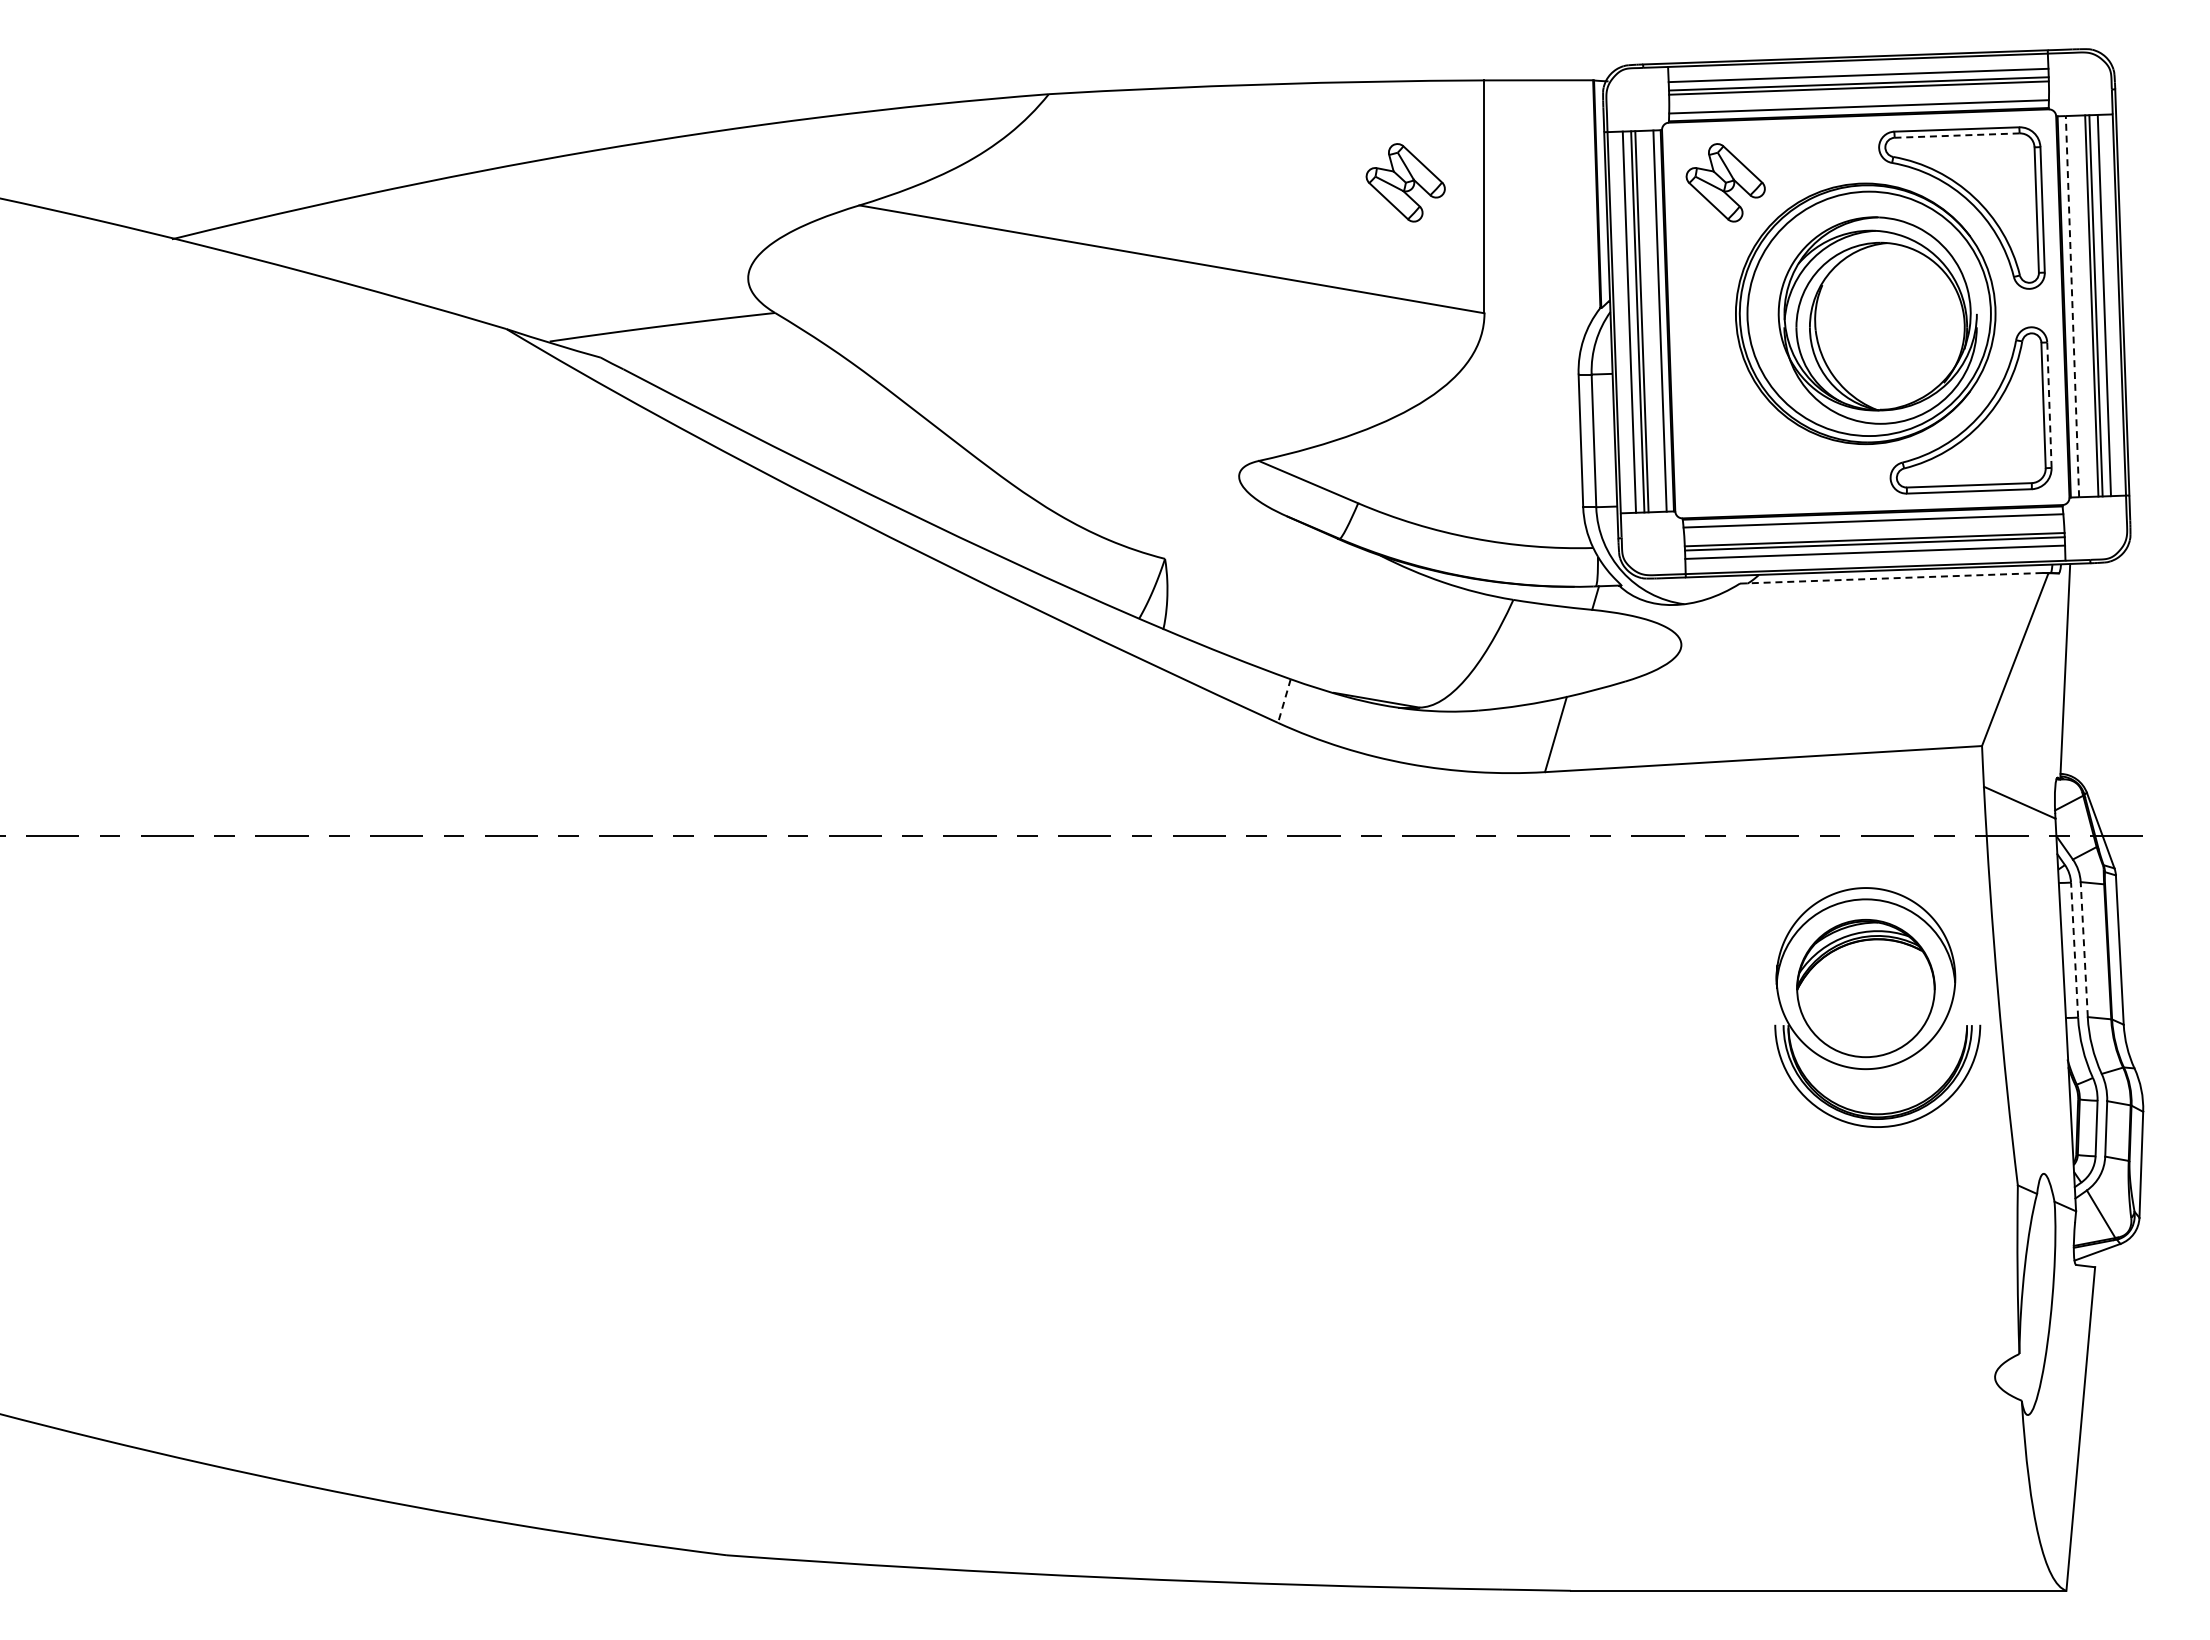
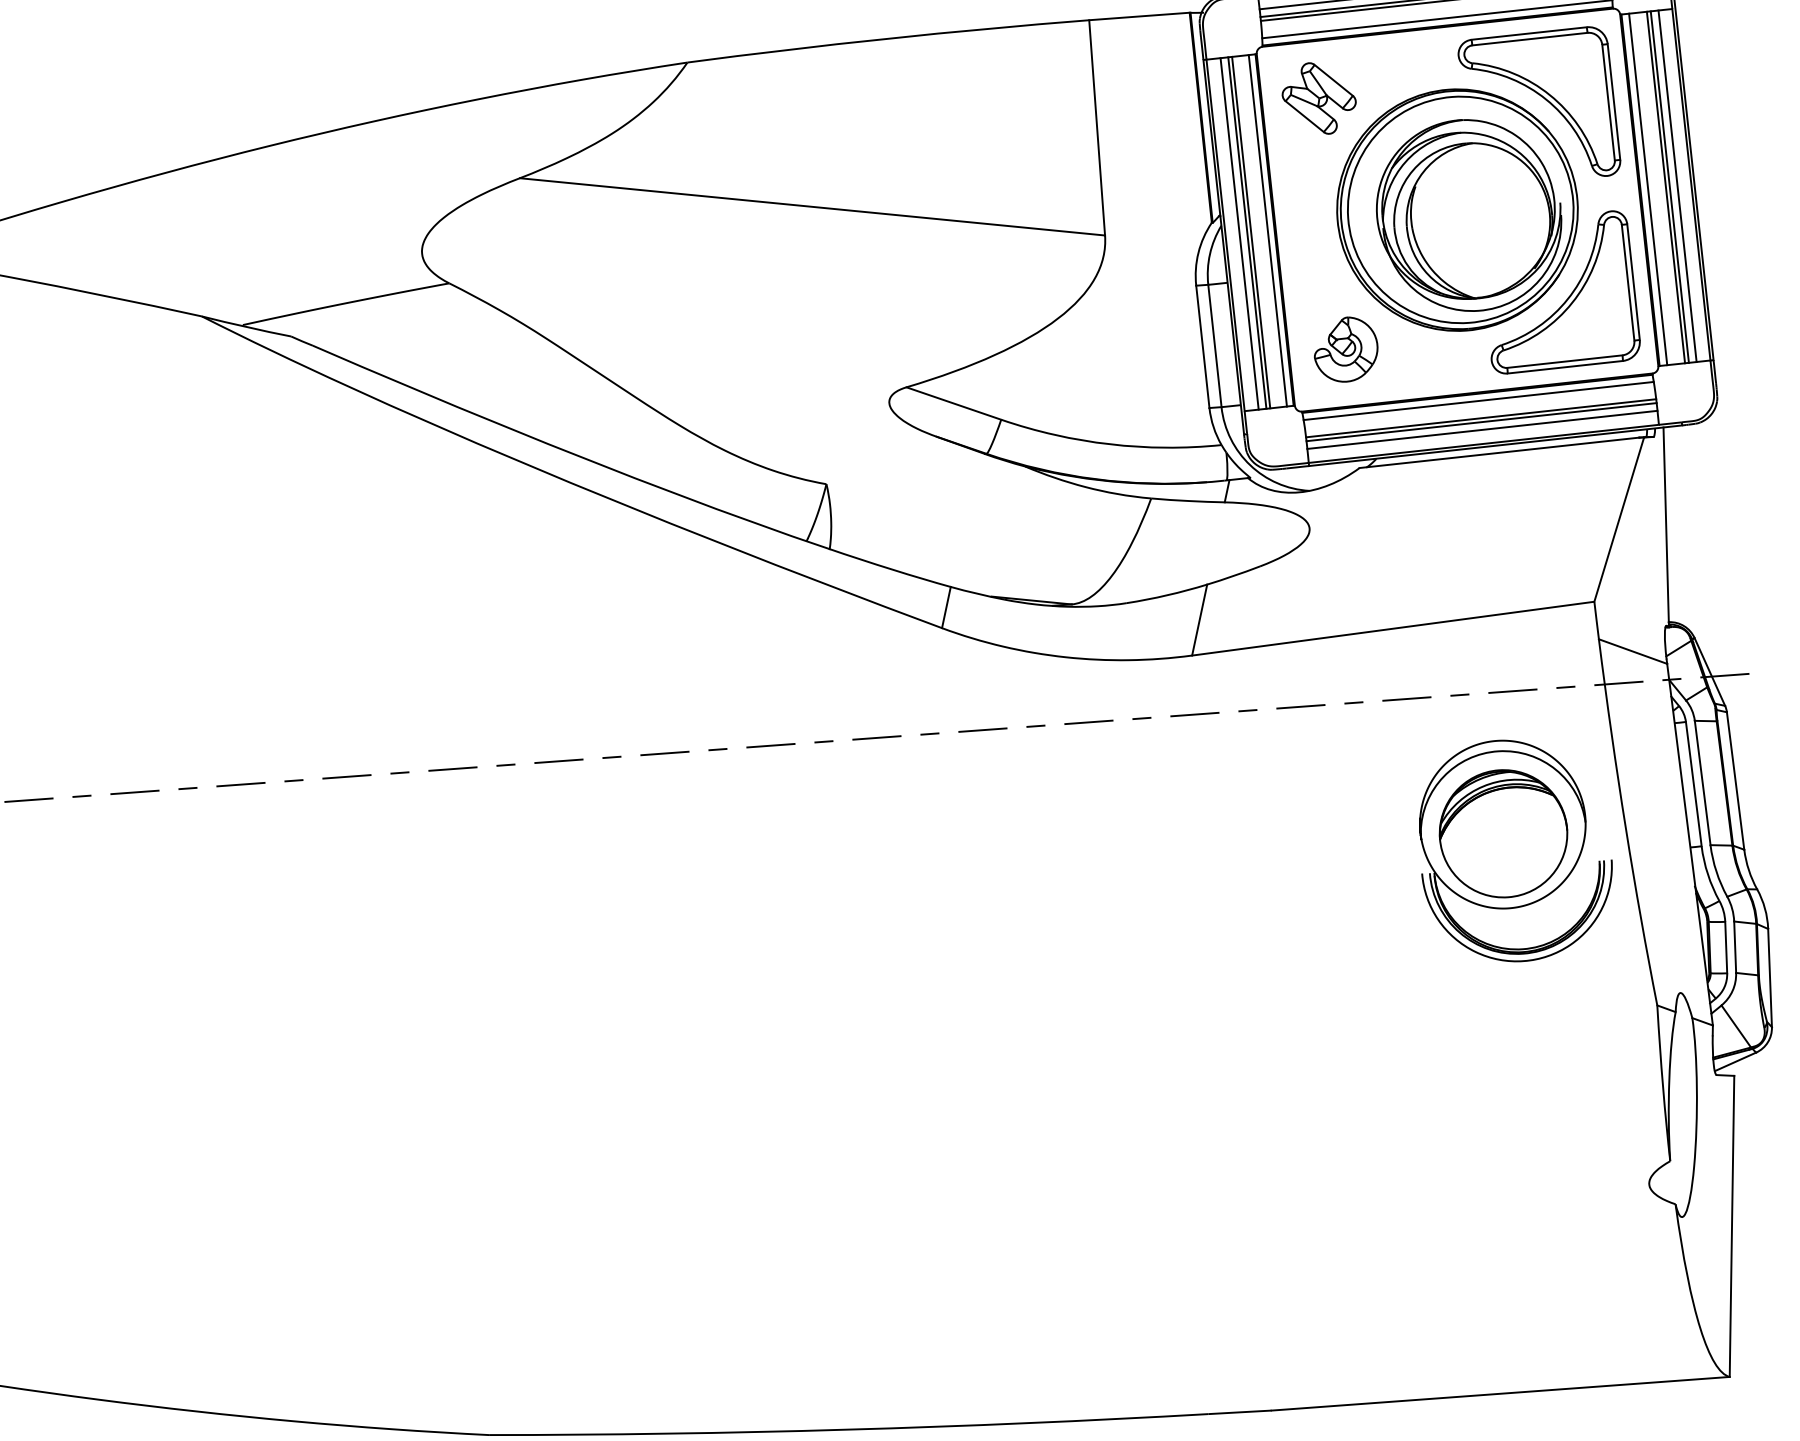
line: (1957, 135) -> (1530, 39), dashed -> solid
part: (1405, 182) -> (1023, 119), removed
line: (2072, 306) -> (1648, 189), dashed -> solid
line: (2049, 405) -> (1633, 282), dashed -> solid
part: (1734, 454) -> (1345, 349), added
line: (1891, 578) -> (1499, 453), dashed -> solid
line: (1284, 701) -> (946, 607), dashed -> solid
line: (2084, 949) -> (1702, 782), dashed -> solid
line: (2074, 950) -> (1693, 784), dashed -> solid

